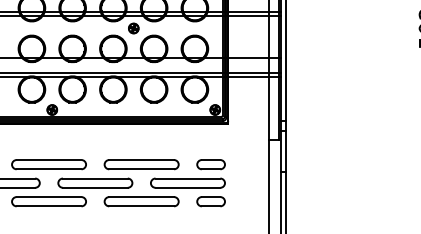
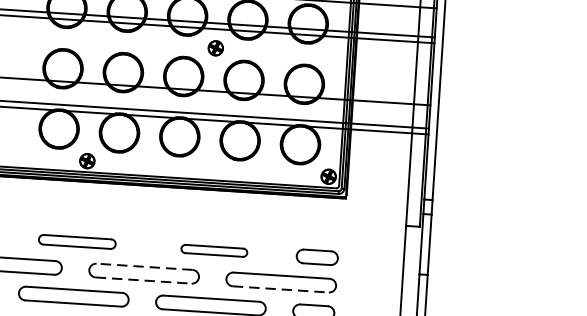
part: (48, 164) -> (76, 241), size x0.7
part: (141, 164) -> (214, 250), size x0.6
line: (94, 178) -> (143, 266), solid -> dashed
line: (95, 187) -> (143, 280), solid -> dashed
line: (188, 187) -> (281, 288), solid -> dashed

